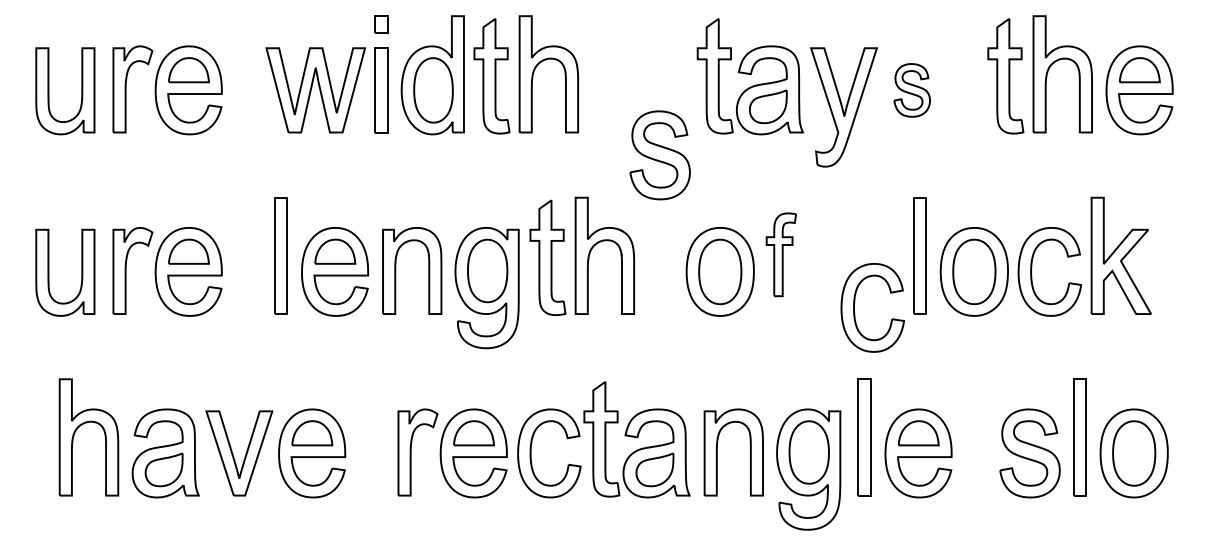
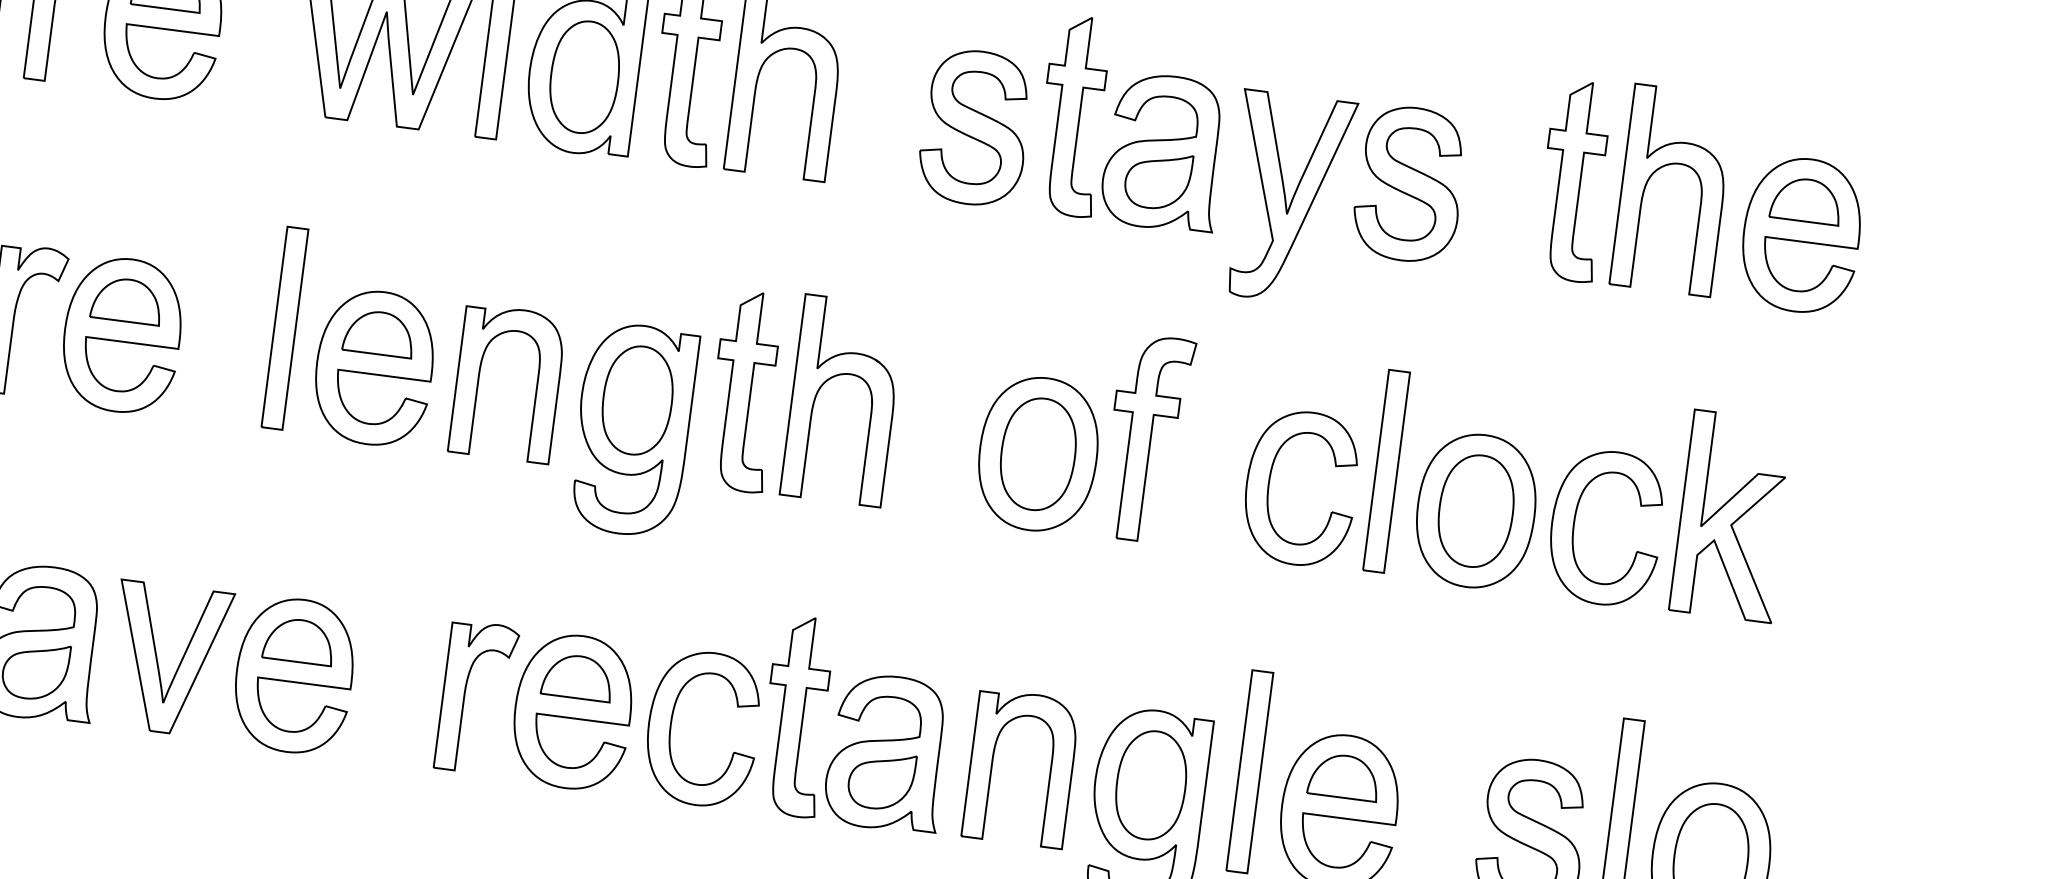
part: (911, 90) -> (1408, 184), size x1.67
part: (659, 155) -> (974, 127), moved
part: (781, 254) -> (1147, 437), size x1.43
part: (855, 302) -> (1272, 475), moved

